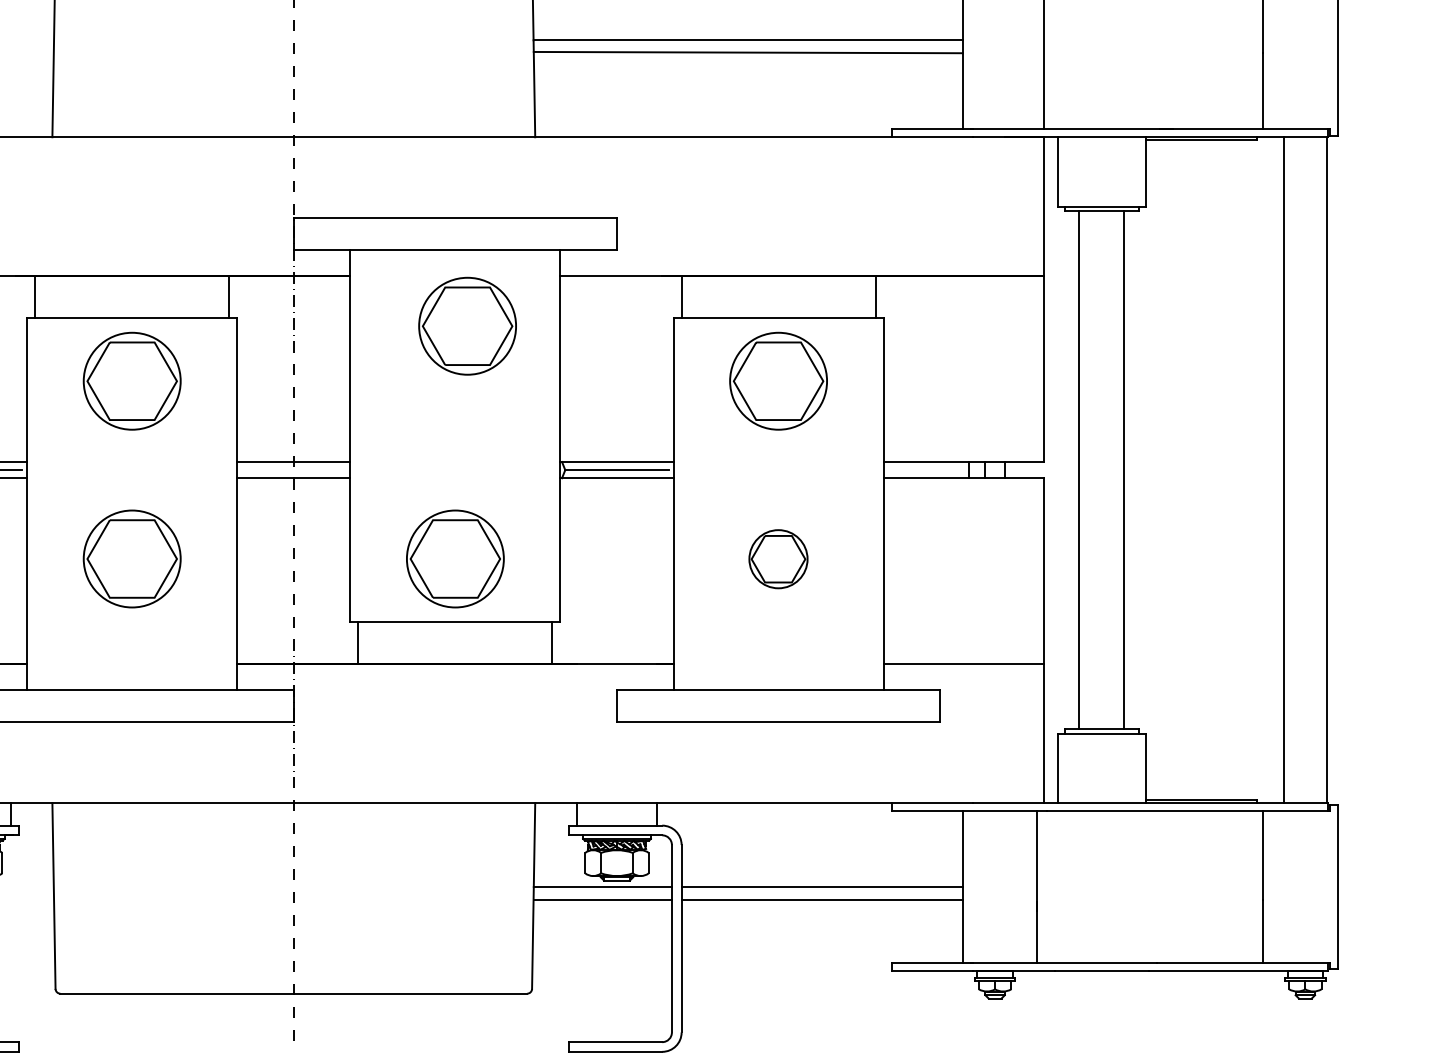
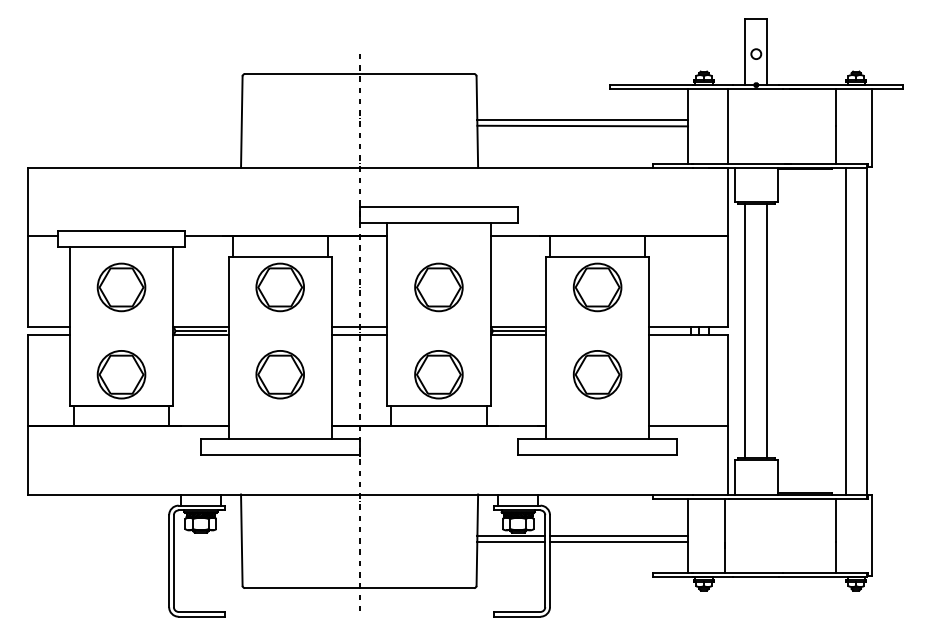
part: (466, 326) -> (438, 287), moved
part: (778, 558) -> (597, 374), size x1.67

